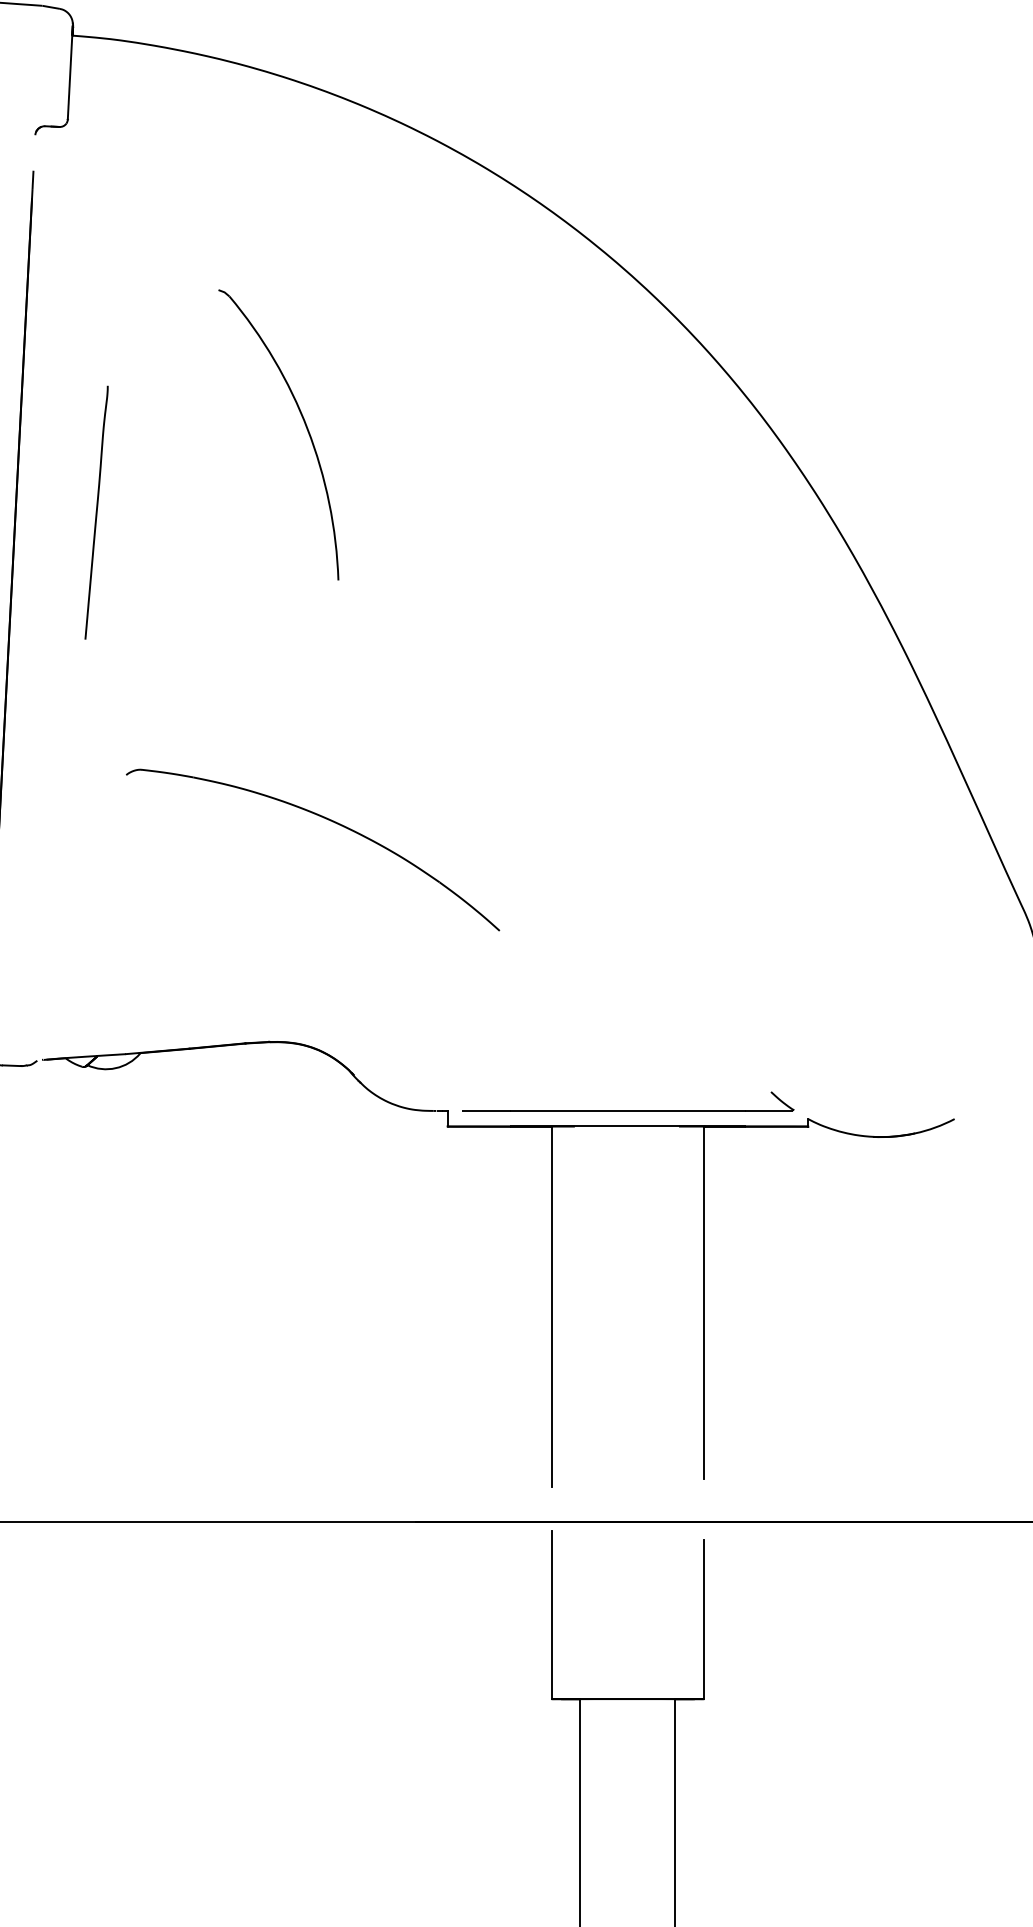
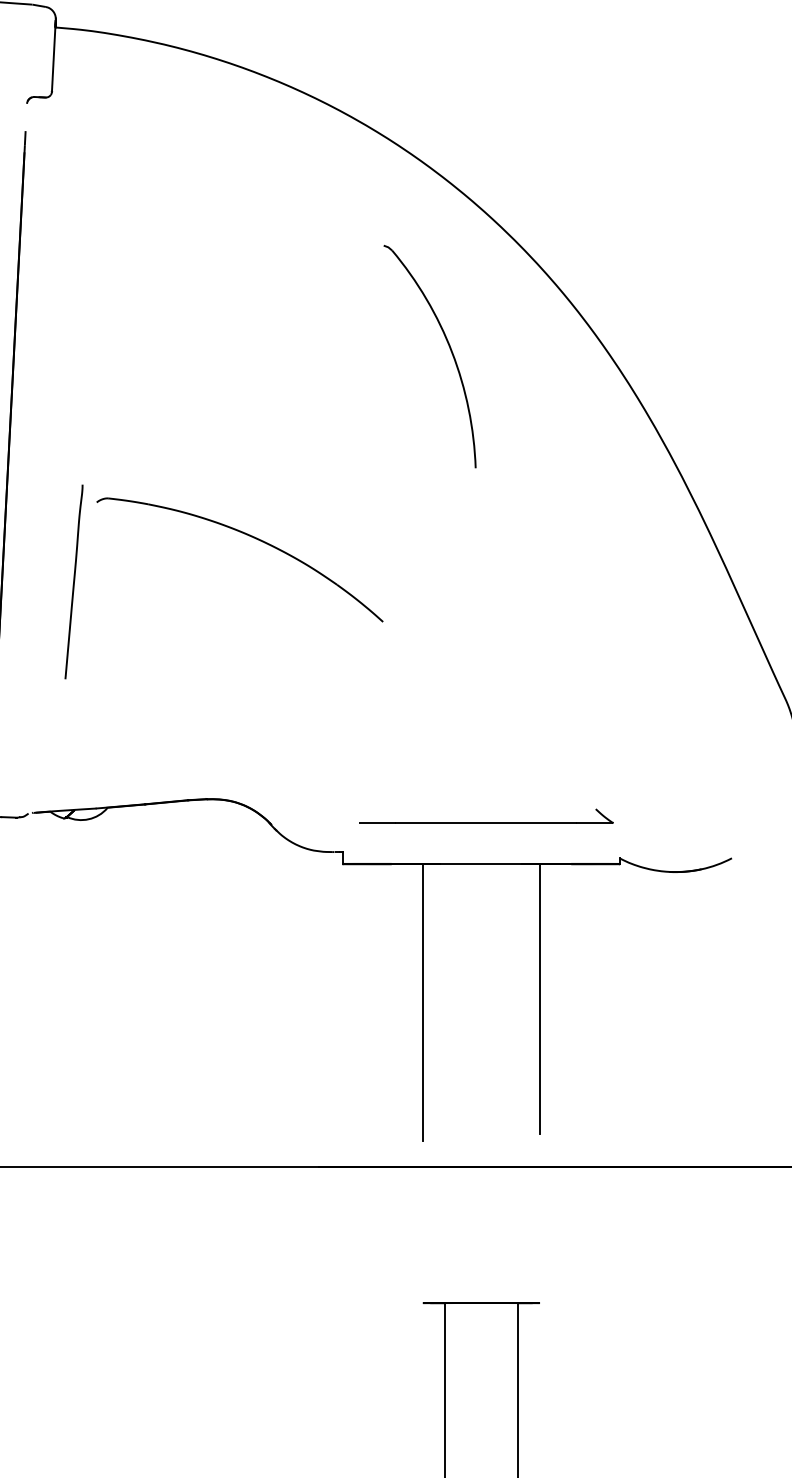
part: (304, 424) -> (449, 348), moved
curve: (96, 512) -> (73, 581), moved
part: (323, 818) -> (248, 535), moved
part: (628, 1110) -> (486, 823), moved
line: (551, 1615) -> (422, 1238), removed
line: (704, 1619) -> (540, 1242), removed

